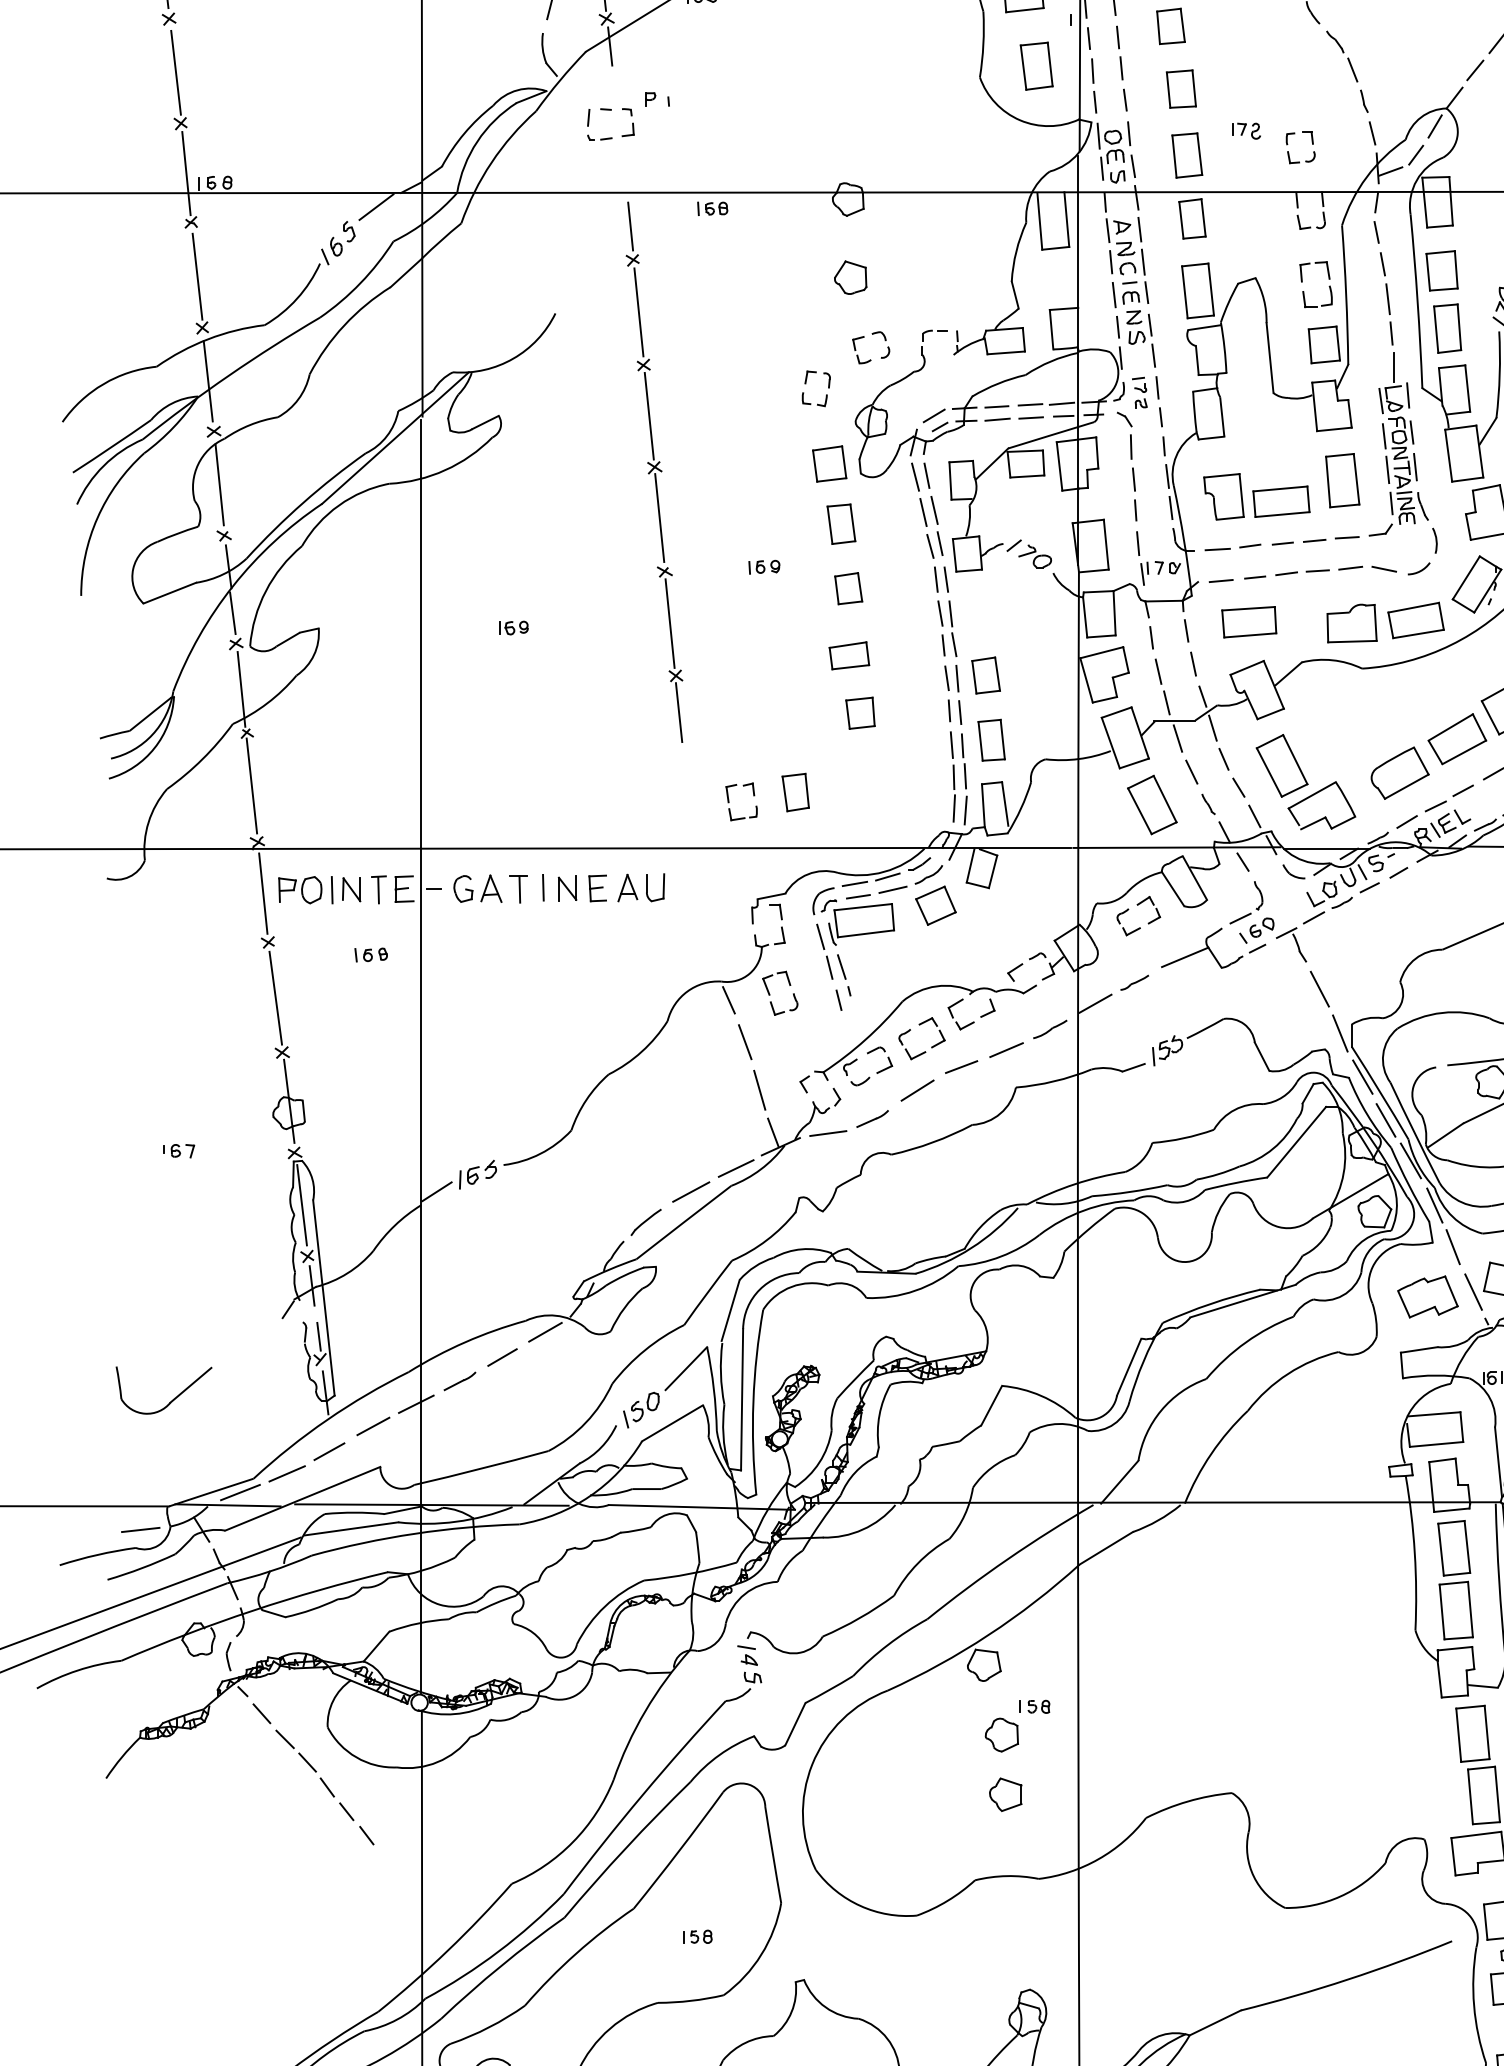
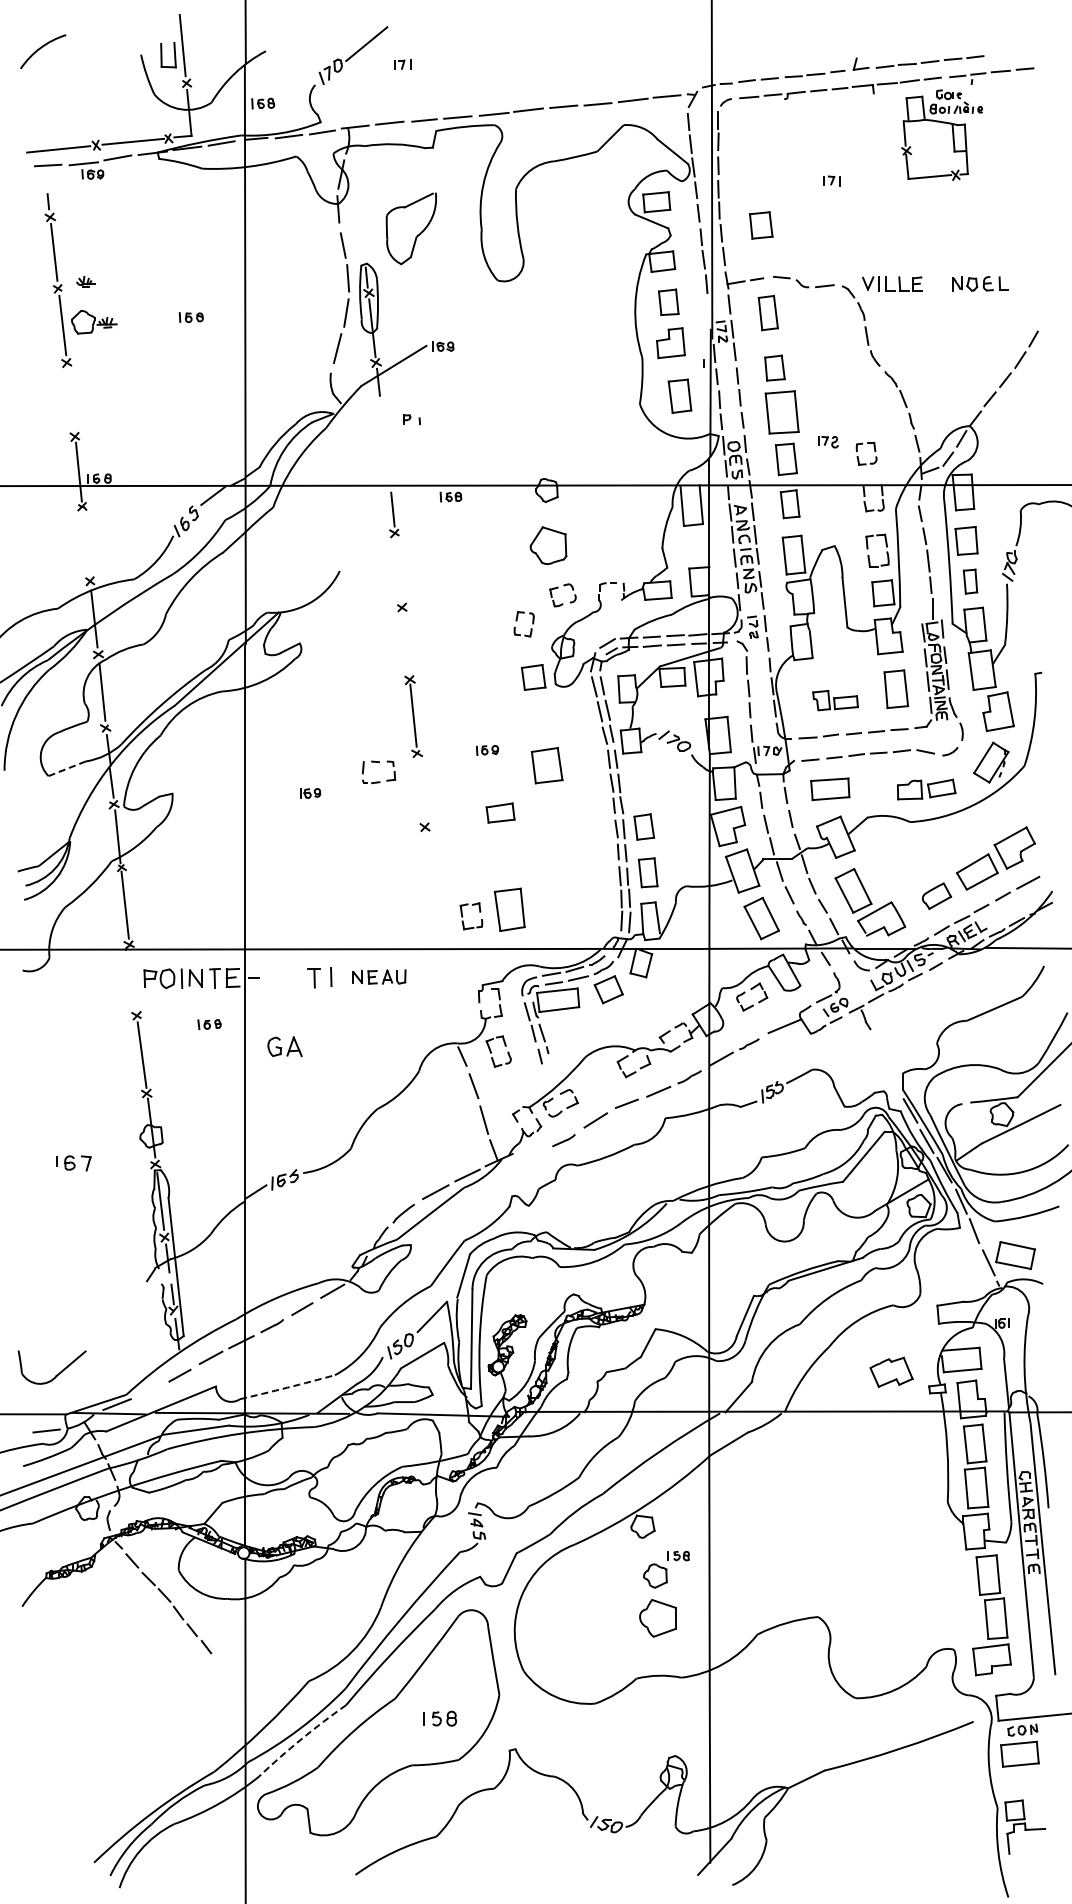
line: (175, 72) -> (71, 400), removed
part: (1181, 89) -> (782, 412), size x1.6
part: (610, 137) -> (378, 781), moved
line: (197, 275) -> (86, 544), removed
part: (850, 277) -> (548, 545), size x1.6
line: (638, 312) -> (398, 570), removed
part: (1447, 328) -> (970, 581), size x0.7
line: (648, 415) -> (405, 643), removed
part: (1256, 496) -> (835, 700), size x0.6
part: (840, 523) -> (541, 719), removed
part: (847, 588) -> (546, 765), size x1.6
line: (170, 592) -> (67, 768), solid -> dashed
line: (669, 622) -> (420, 789), removed
part: (1385, 622) -> (926, 789), size x0.7
part: (849, 655) -> (500, 812), moved
line: (679, 713) -> (427, 853), removed
part: (860, 713) -> (555, 853), removed
part: (1399, 773) -> (936, 896), size x0.7
part: (795, 792) -> (509, 909), size x1.6
part: (611, 886) -> (379, 976), size x0.7
part: (477, 888) -> (284, 1046), moved
line: (263, 892) -> (133, 980), removed
line: (1318, 988) -> (879, 1048), removed
line: (1340, 1032) -> (894, 1079), removed
part: (931, 1046) -> (605, 1089), removed
line: (828, 1133) -> (532, 1150), removed
part: (178, 1150) -> (73, 1162), size x1.6
part: (1427, 1295) -> (891, 1371), moved
part: (170, 1400) -> (56, 1374), moved
arc: (481, 1468) -> (287, 1387), solid -> dashed
line: (286, 1472) -> (149, 1390), removed
part: (1006, 1793) -> (658, 1617), size x1.6
part: (697, 1936) -> (440, 1718), size x1.6
arc: (501, 1966) -> (301, 1739), solid -> dashed

